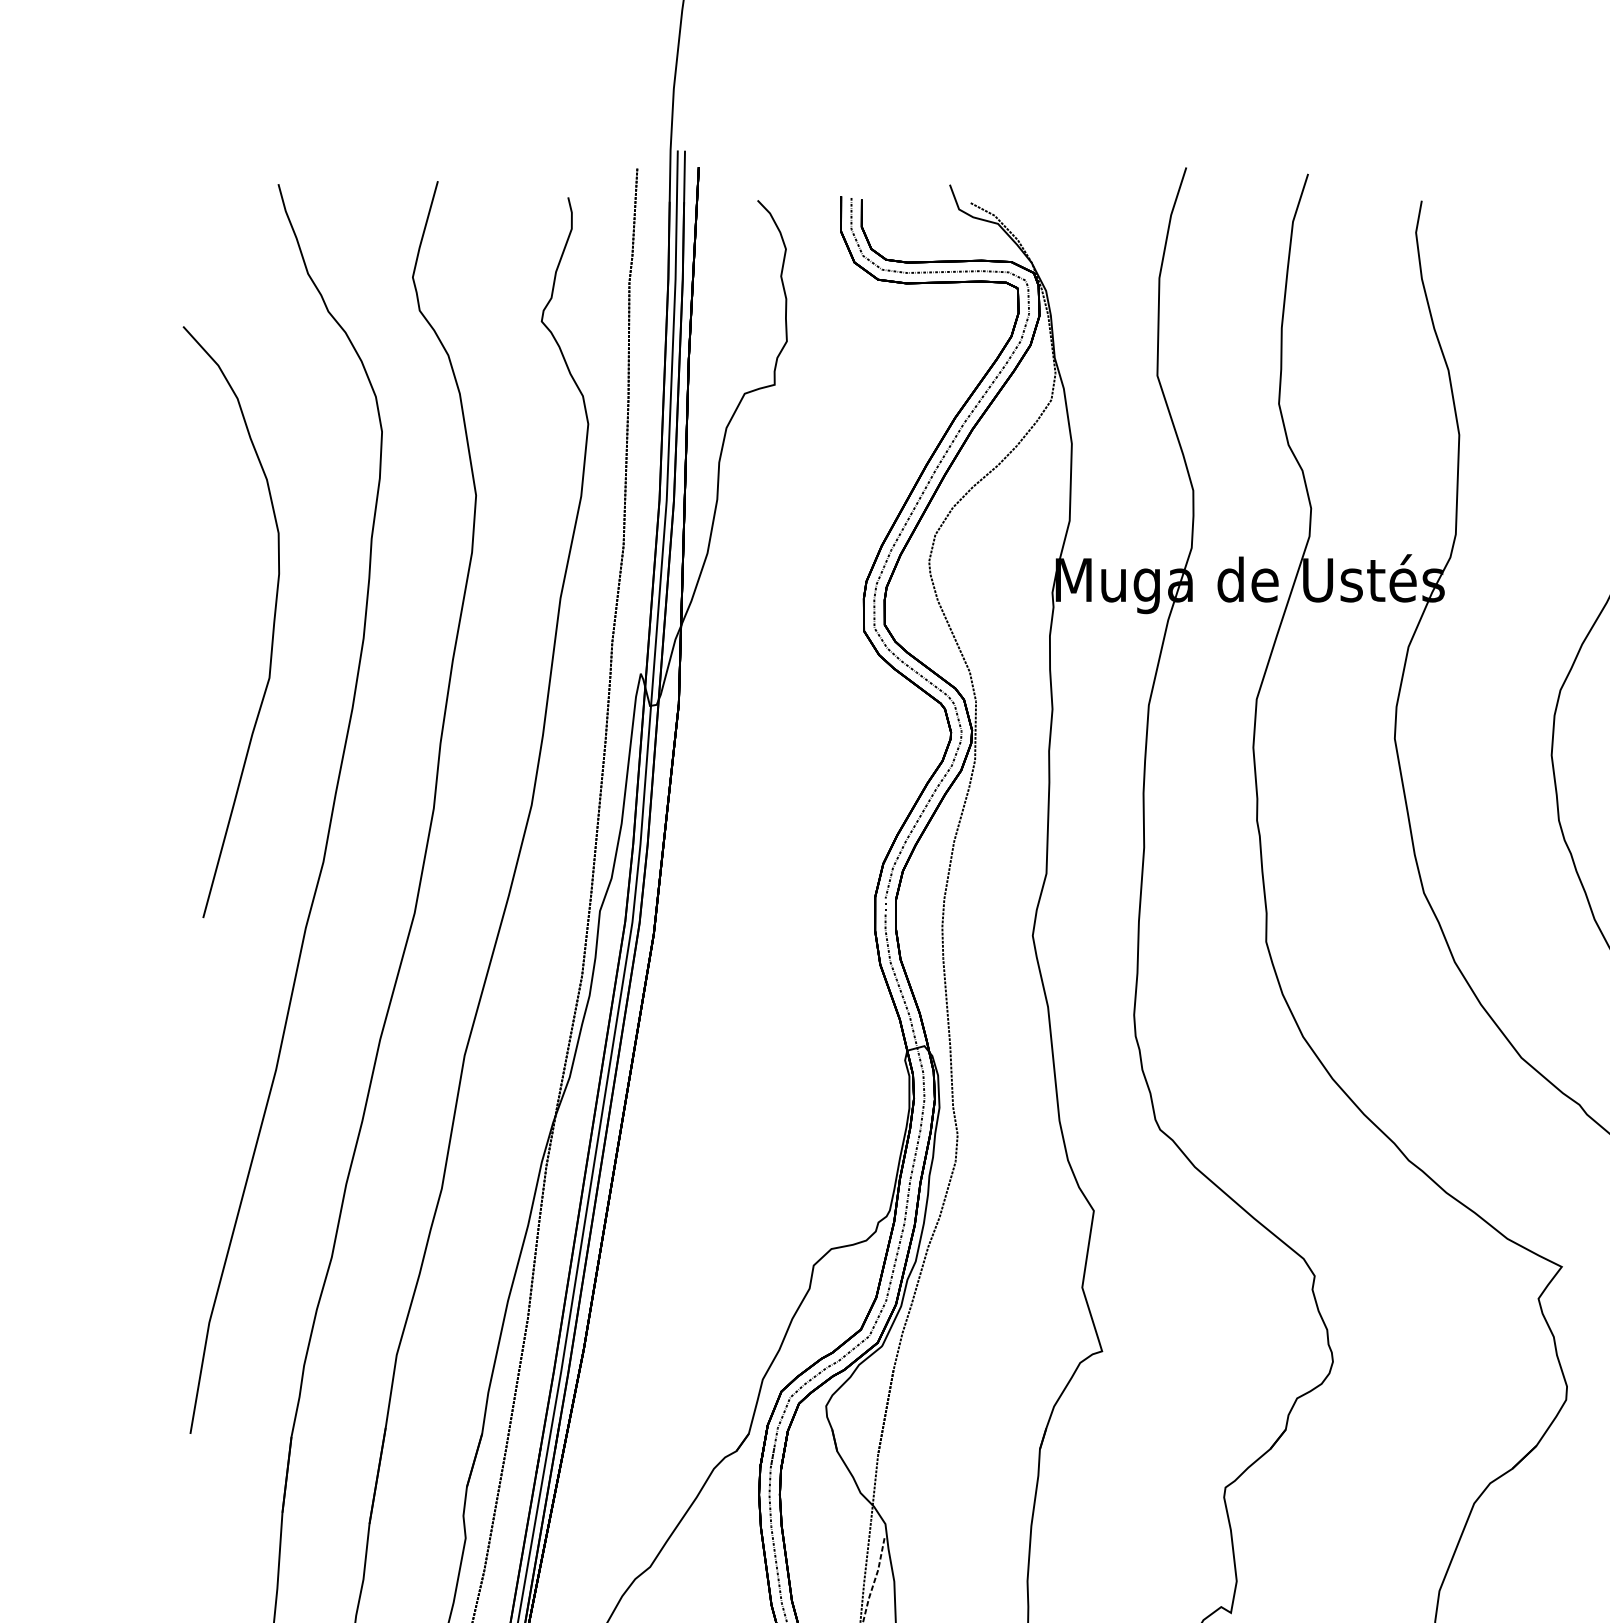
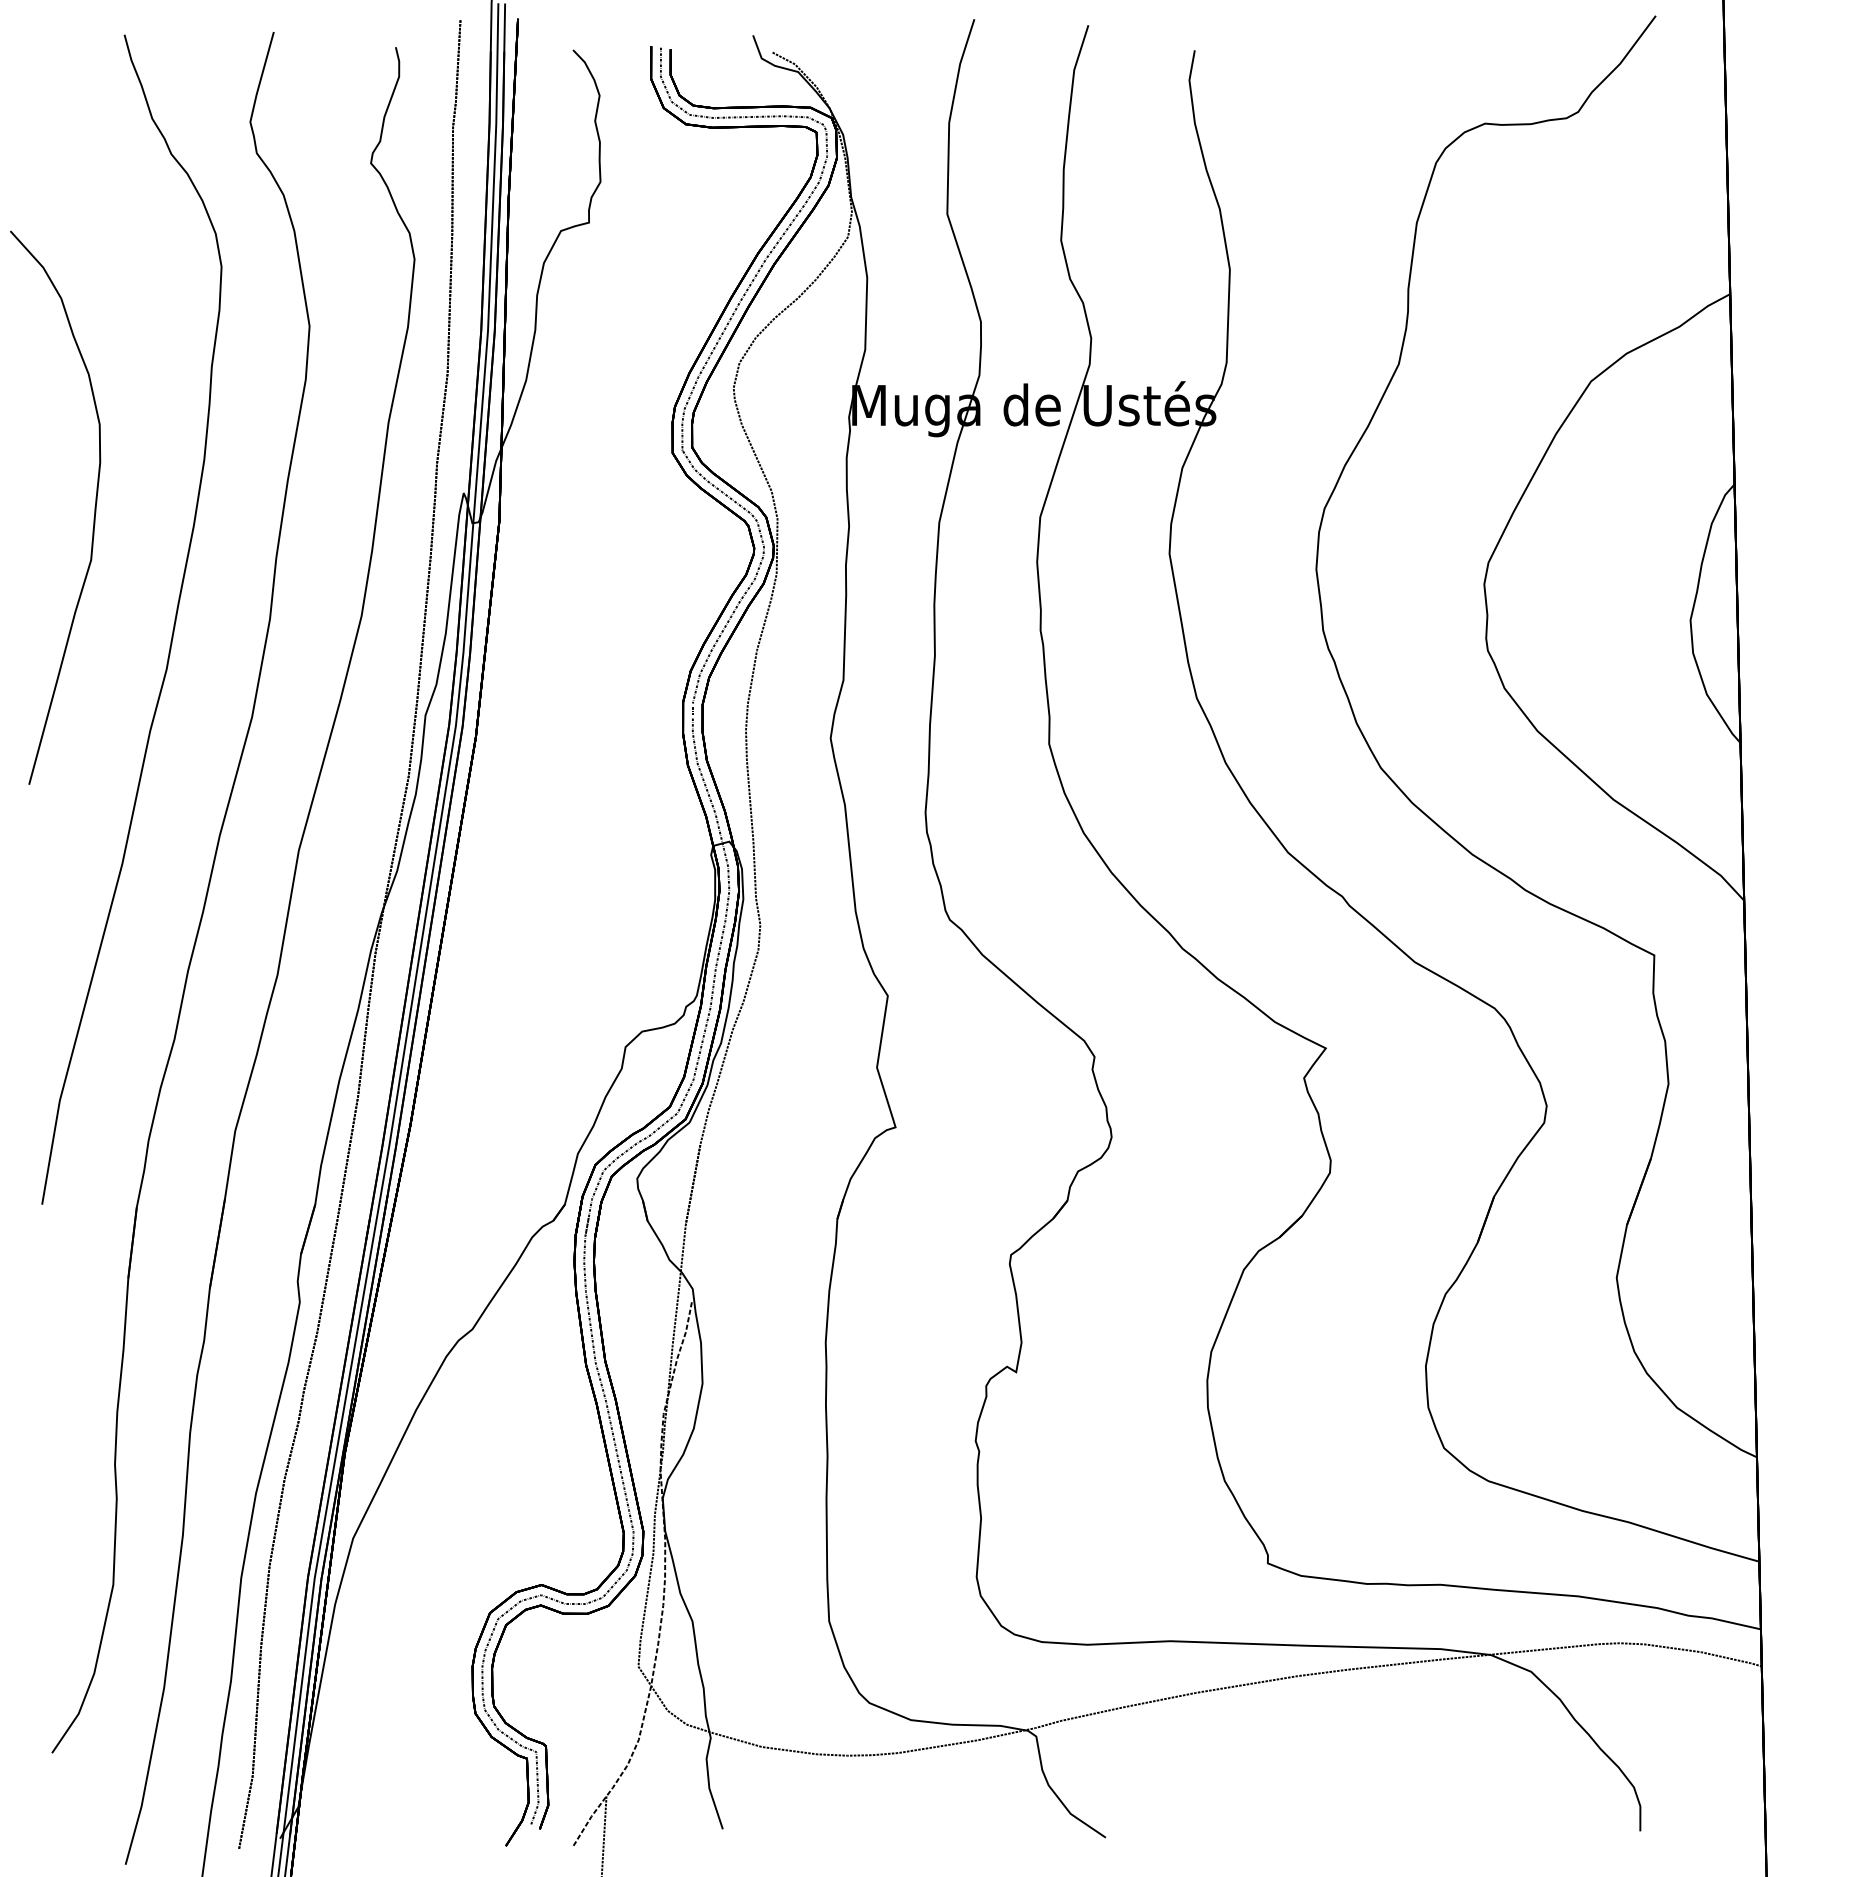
part: (273, 621) -> (94, 507), moved

